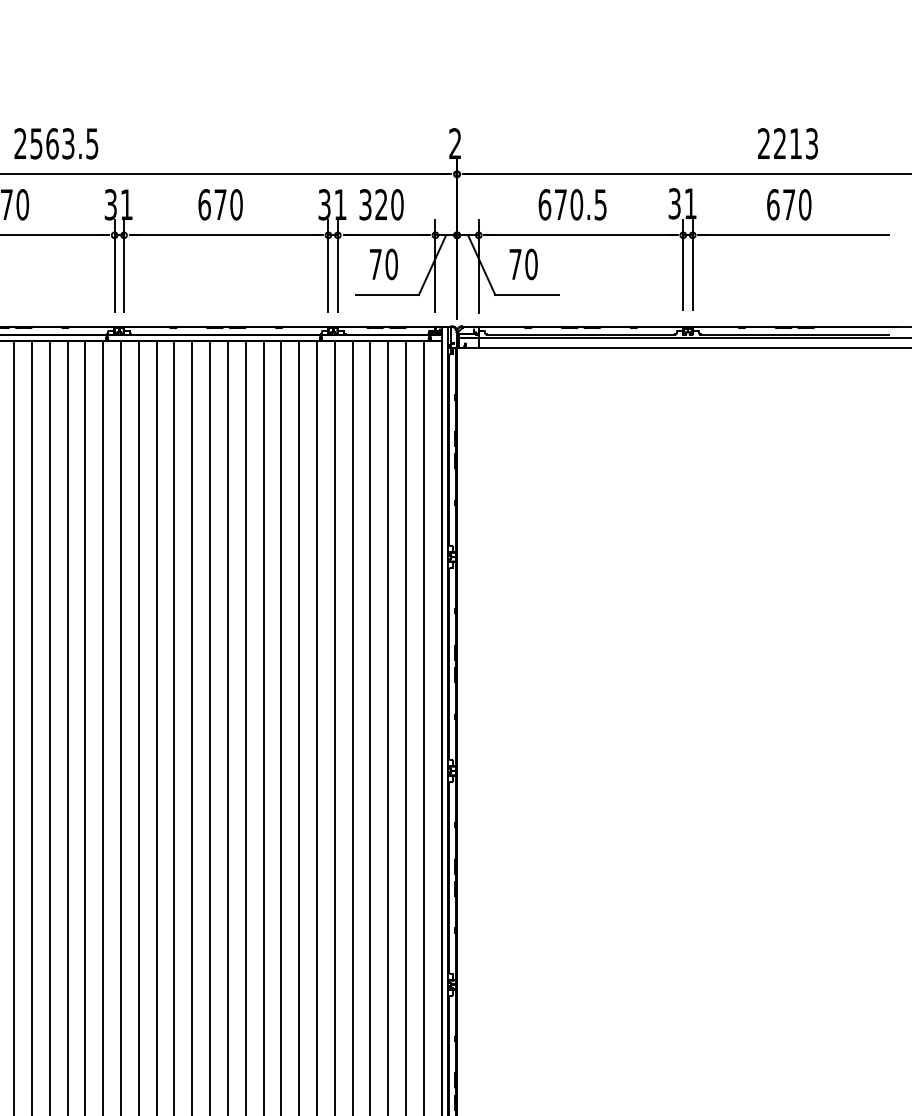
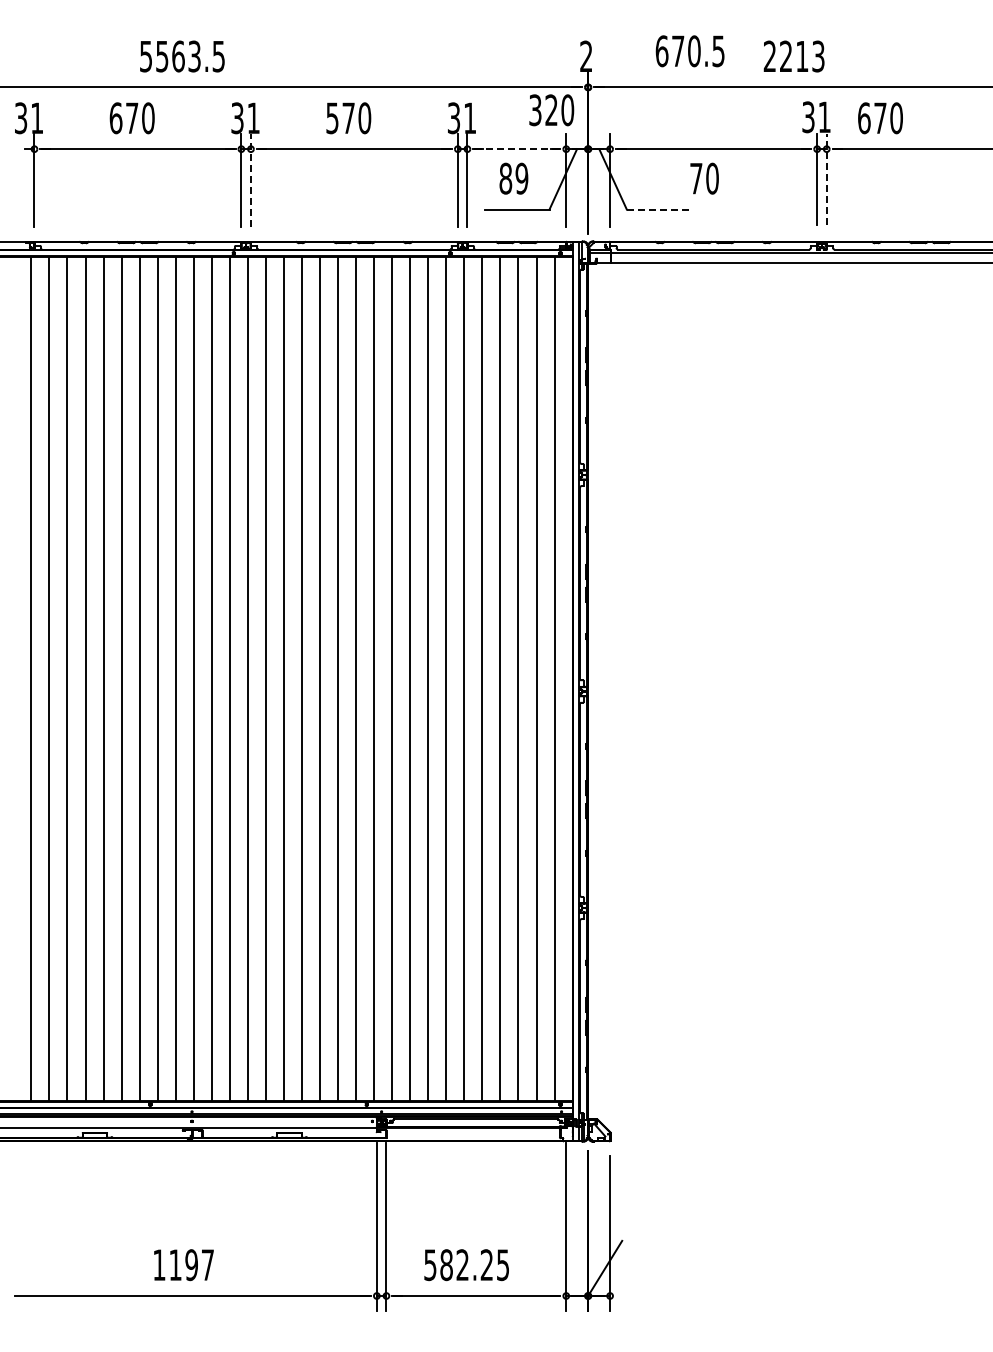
text: (19, 143) -> (145, 56), 2563.5 -> 5563.5
text: (787, 143) -> (793, 56), moved
text: (204, 205) -> (332, 118), 670 -> 570
text: (381, 205) -> (551, 110), moved
text: (571, 205) -> (689, 51), moved
text: (789, 205) -> (880, 118), moved
line: (386, 235) -> (516, 149), solid -> dashed
text: (383, 264) -> (513, 178), 70 -> 89
text: (523, 264) -> (704, 178), moved
line: (692, 265) -> (826, 179), solid -> dashed
line: (123, 266) -> (250, 180), solid -> dashed
line: (527, 294) -> (659, 209), solid -> dashed

